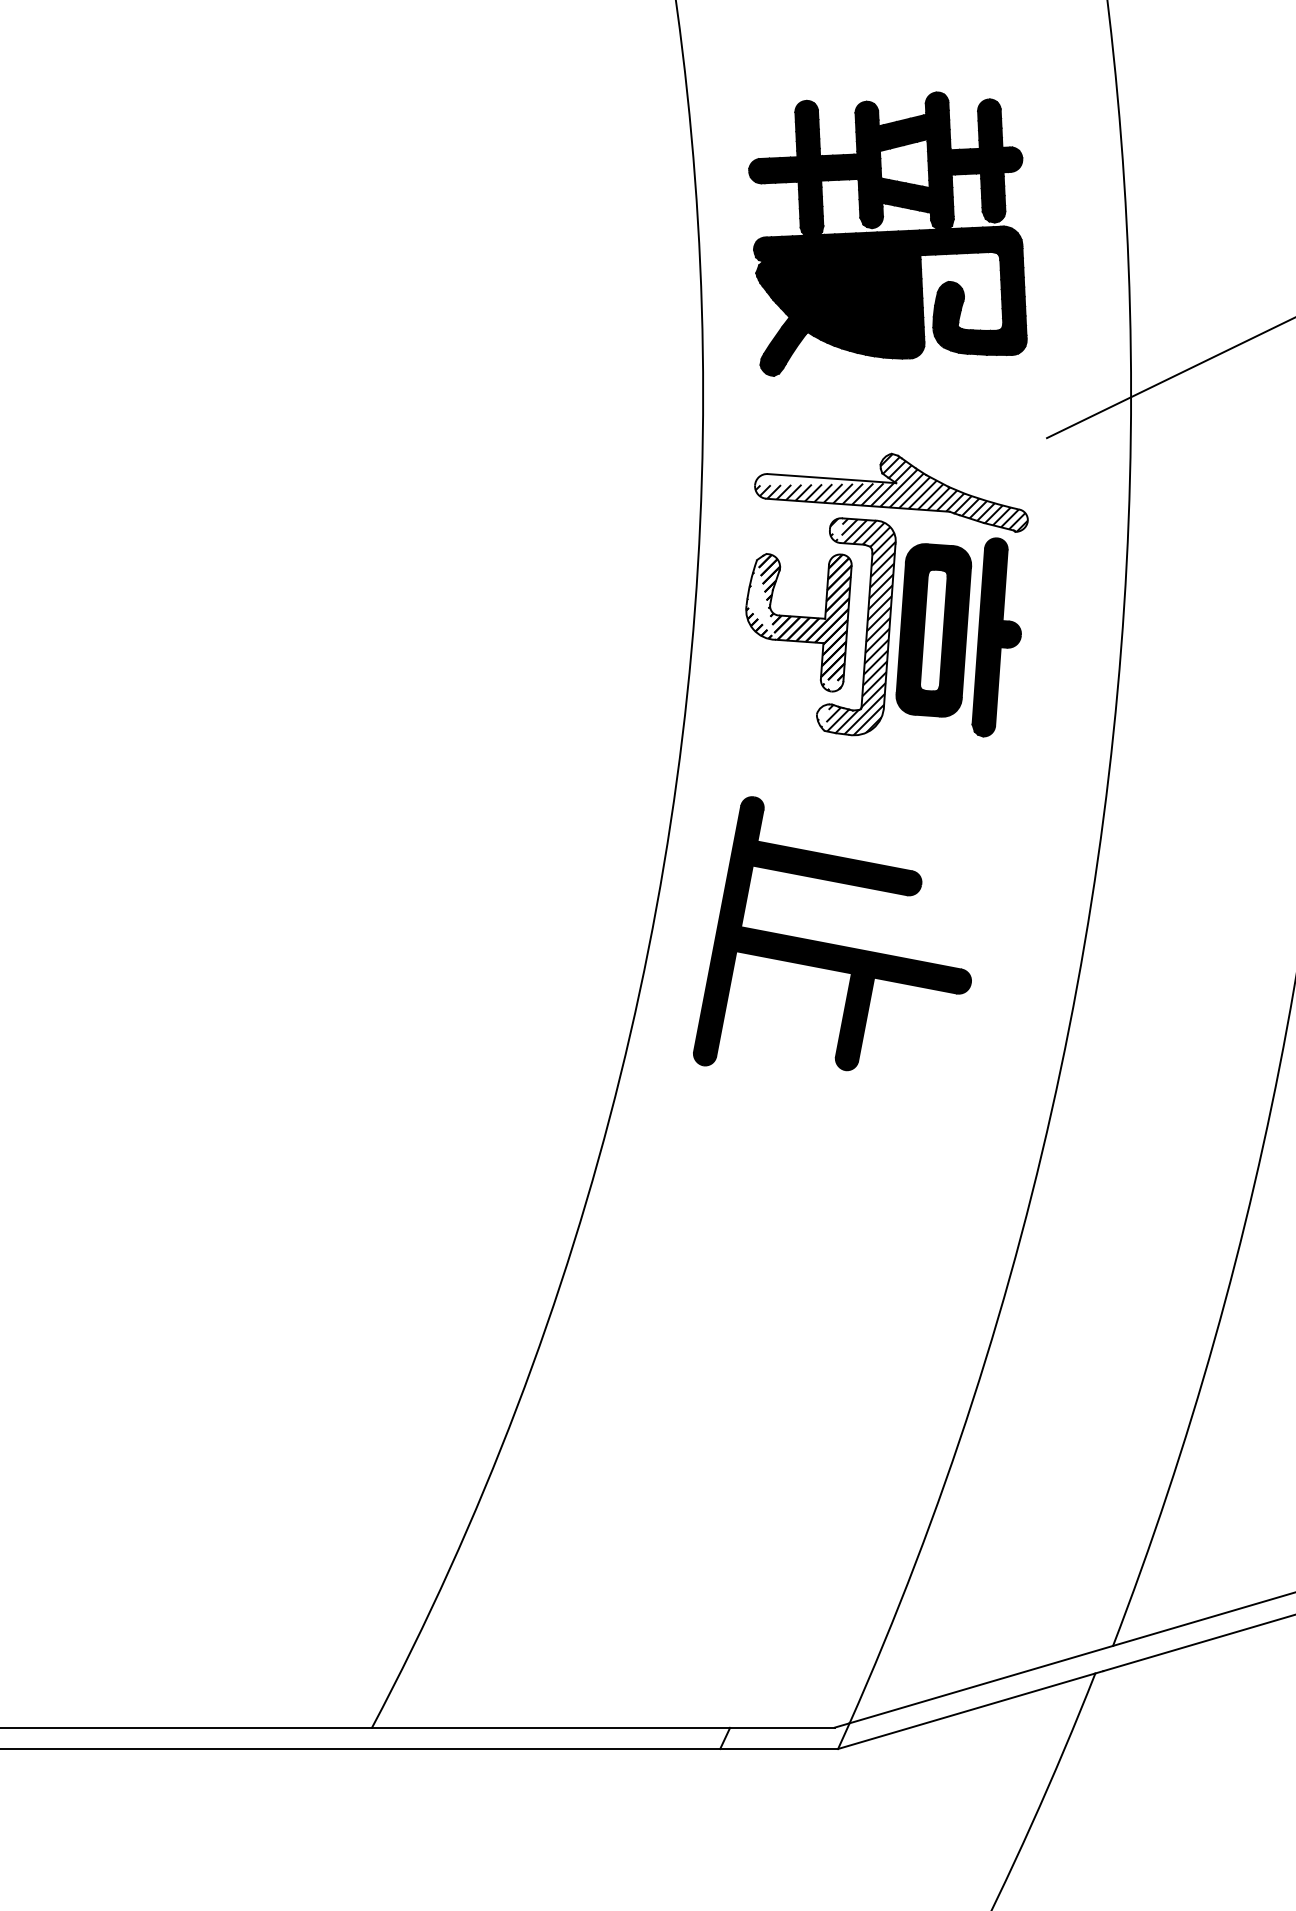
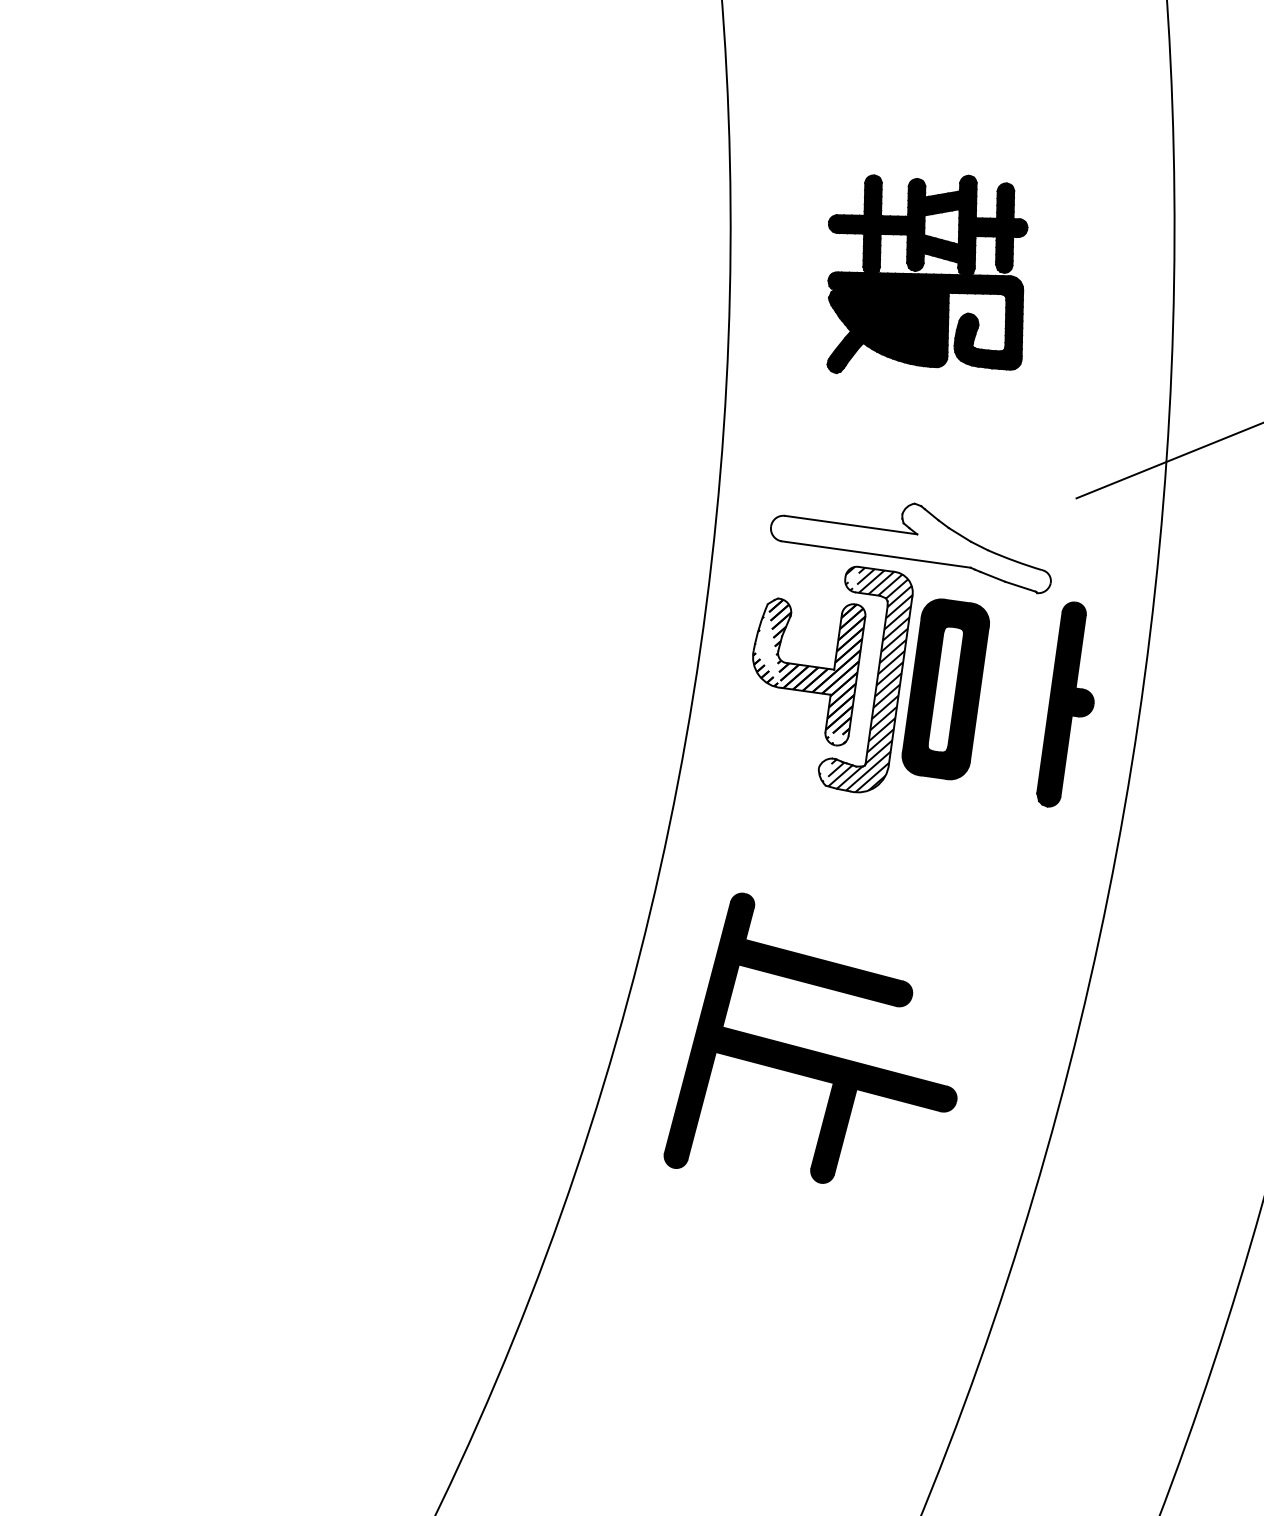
part: (887, 233) -> (925, 275), size x0.7
hatch: (891, 492) -> (911, 543), removed
part: (996, 637) -> (1068, 705), moved
part: (832, 943) -> (815, 1050), moved

